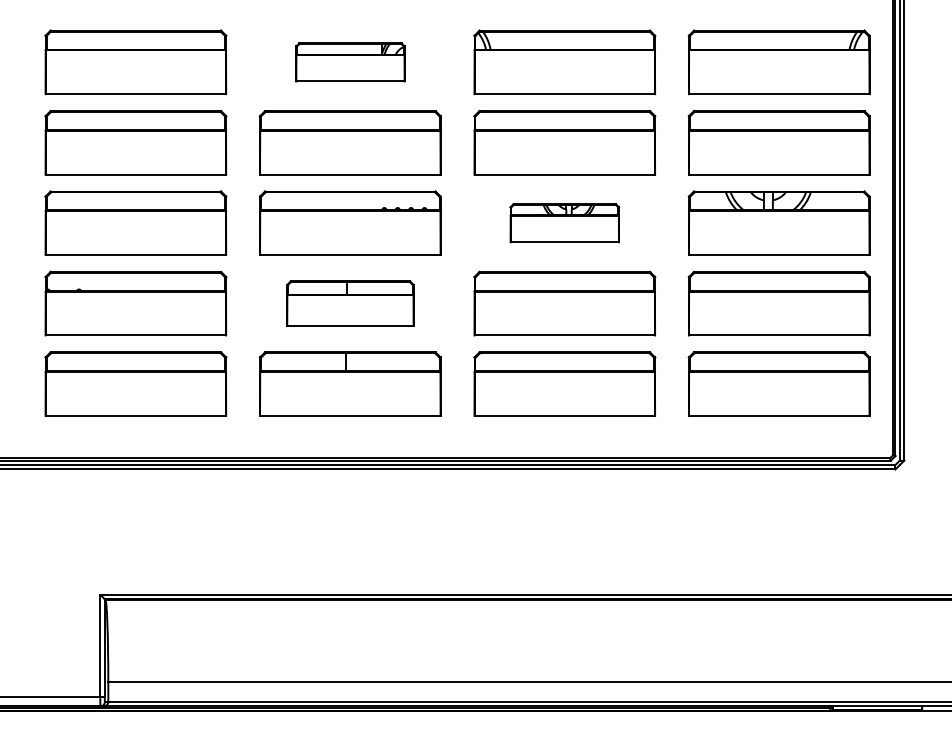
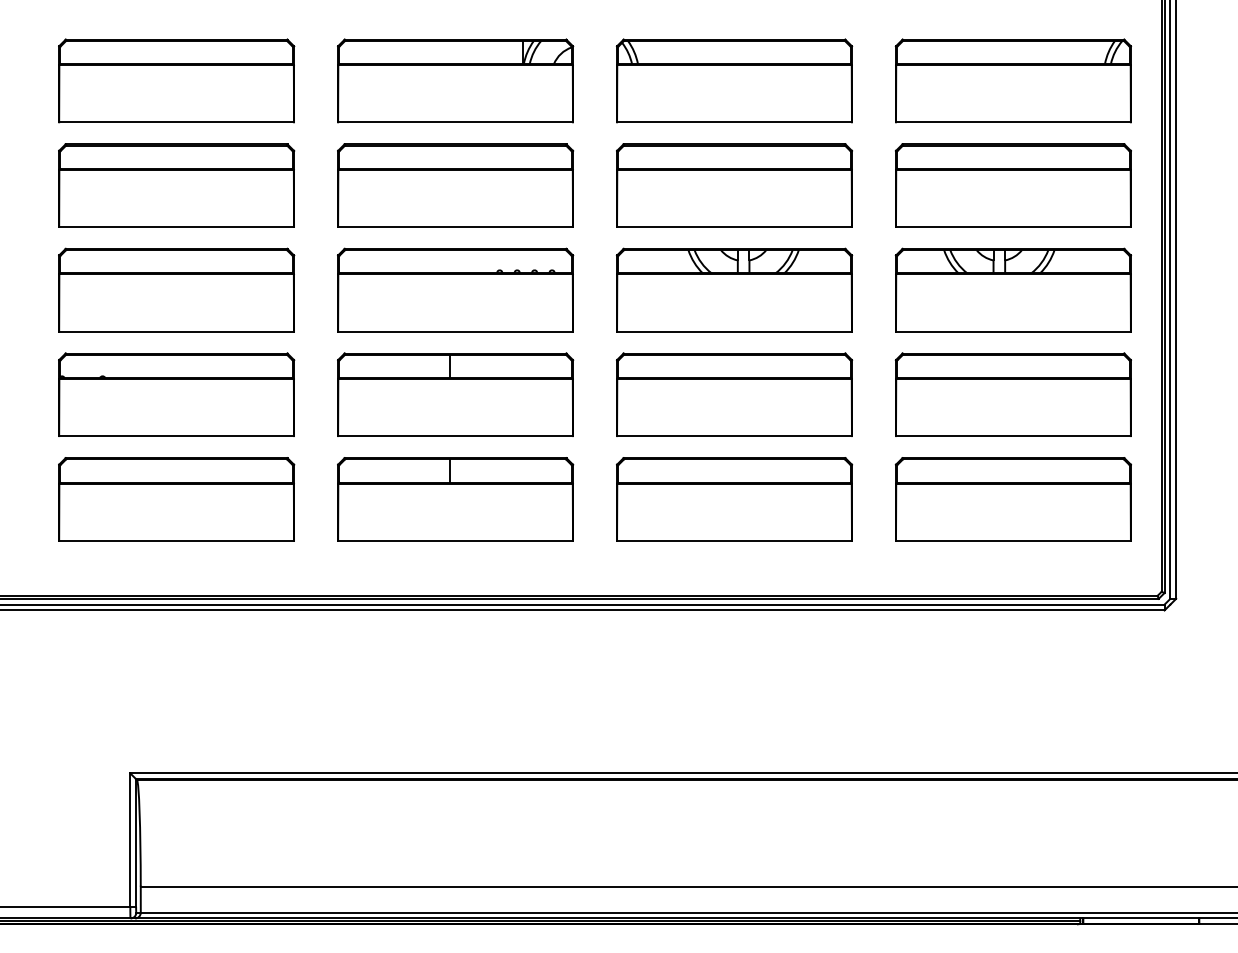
part: (350, 62) -> (455, 80), size x1.67
part: (564, 222) -> (734, 289), size x1.67
part: (350, 303) -> (455, 394), size x1.43

